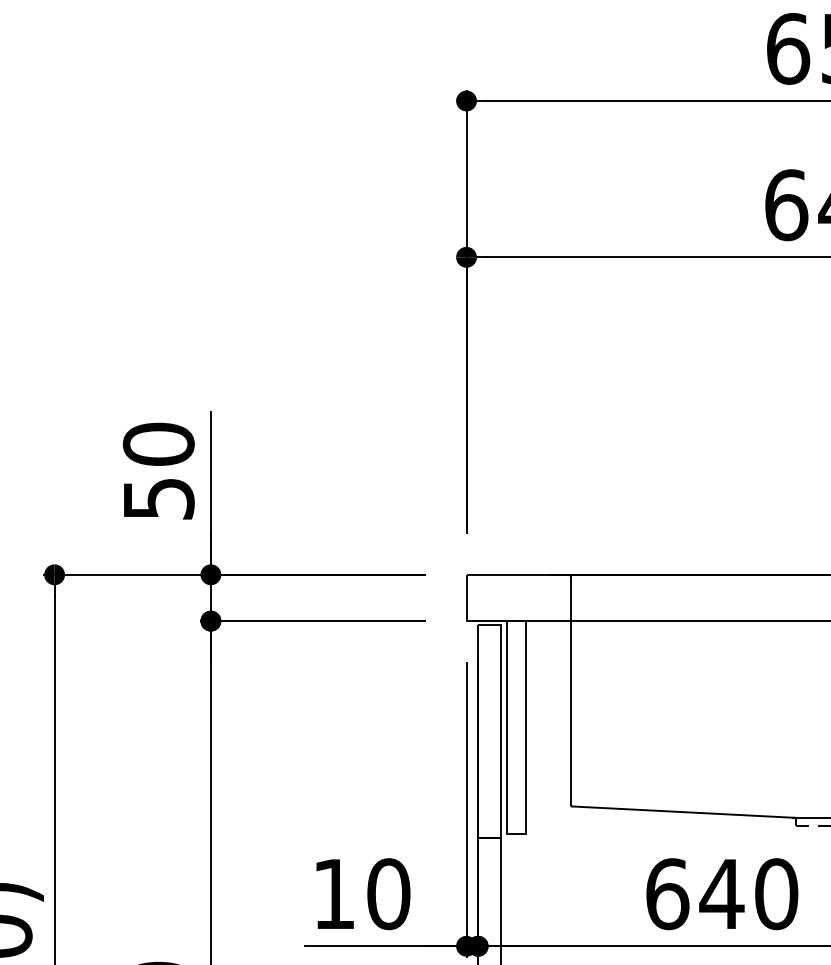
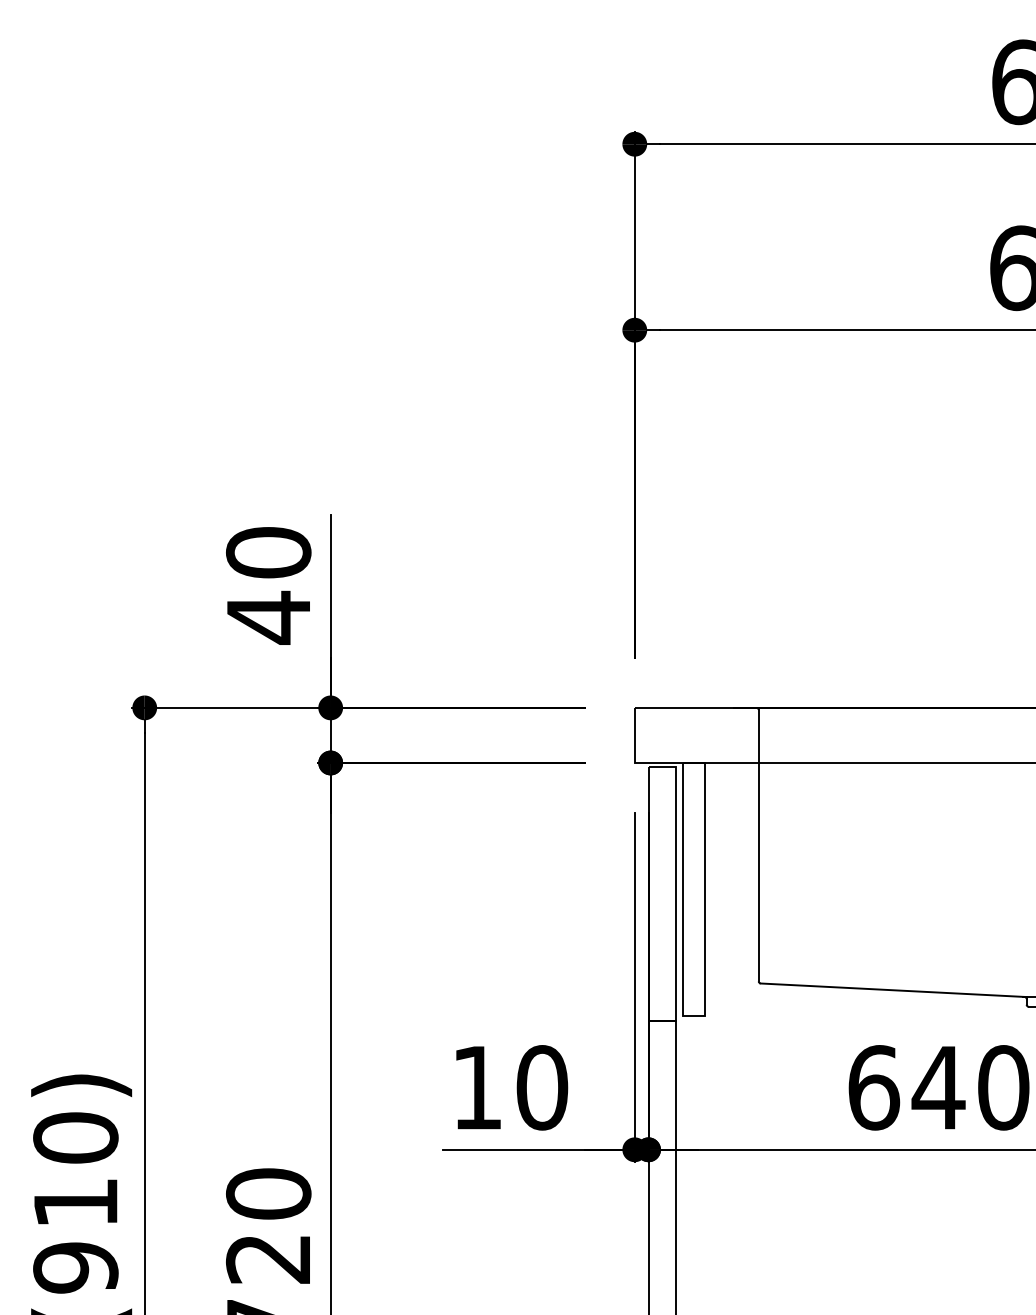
text: (159, 498) -> (269, 617), 50 -> 40

